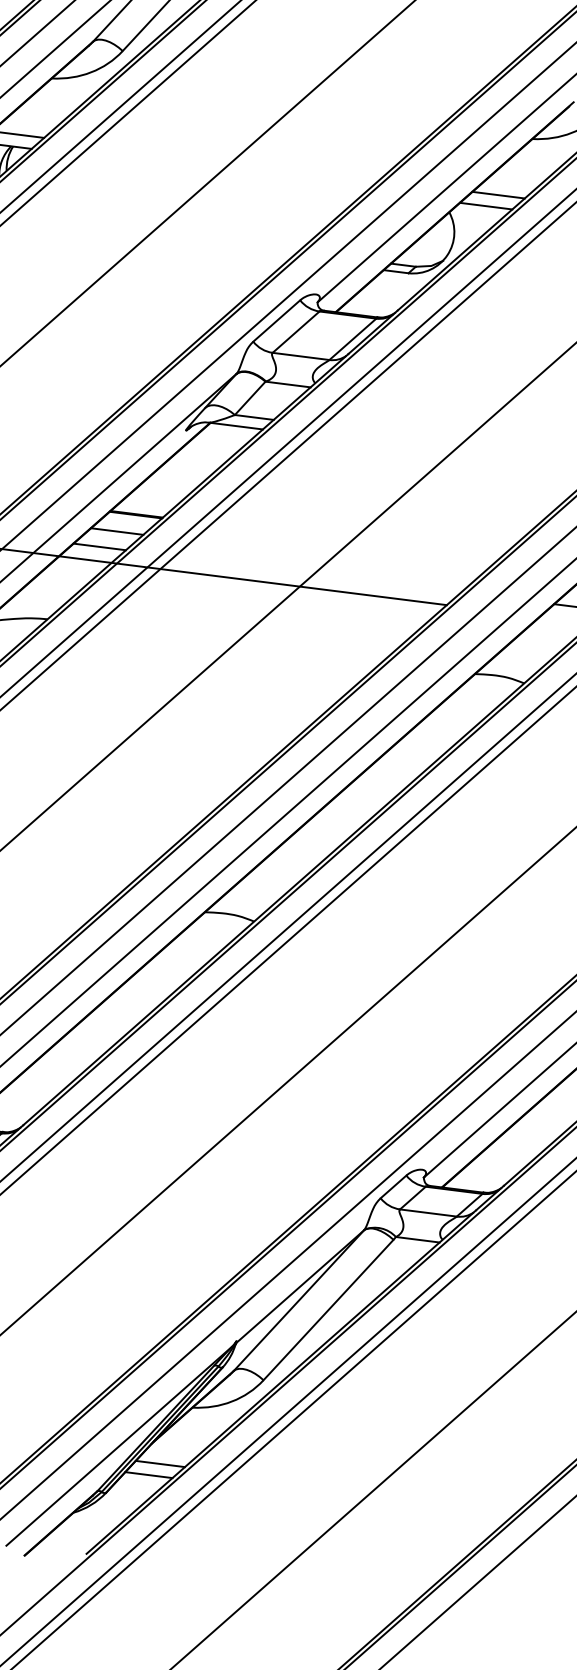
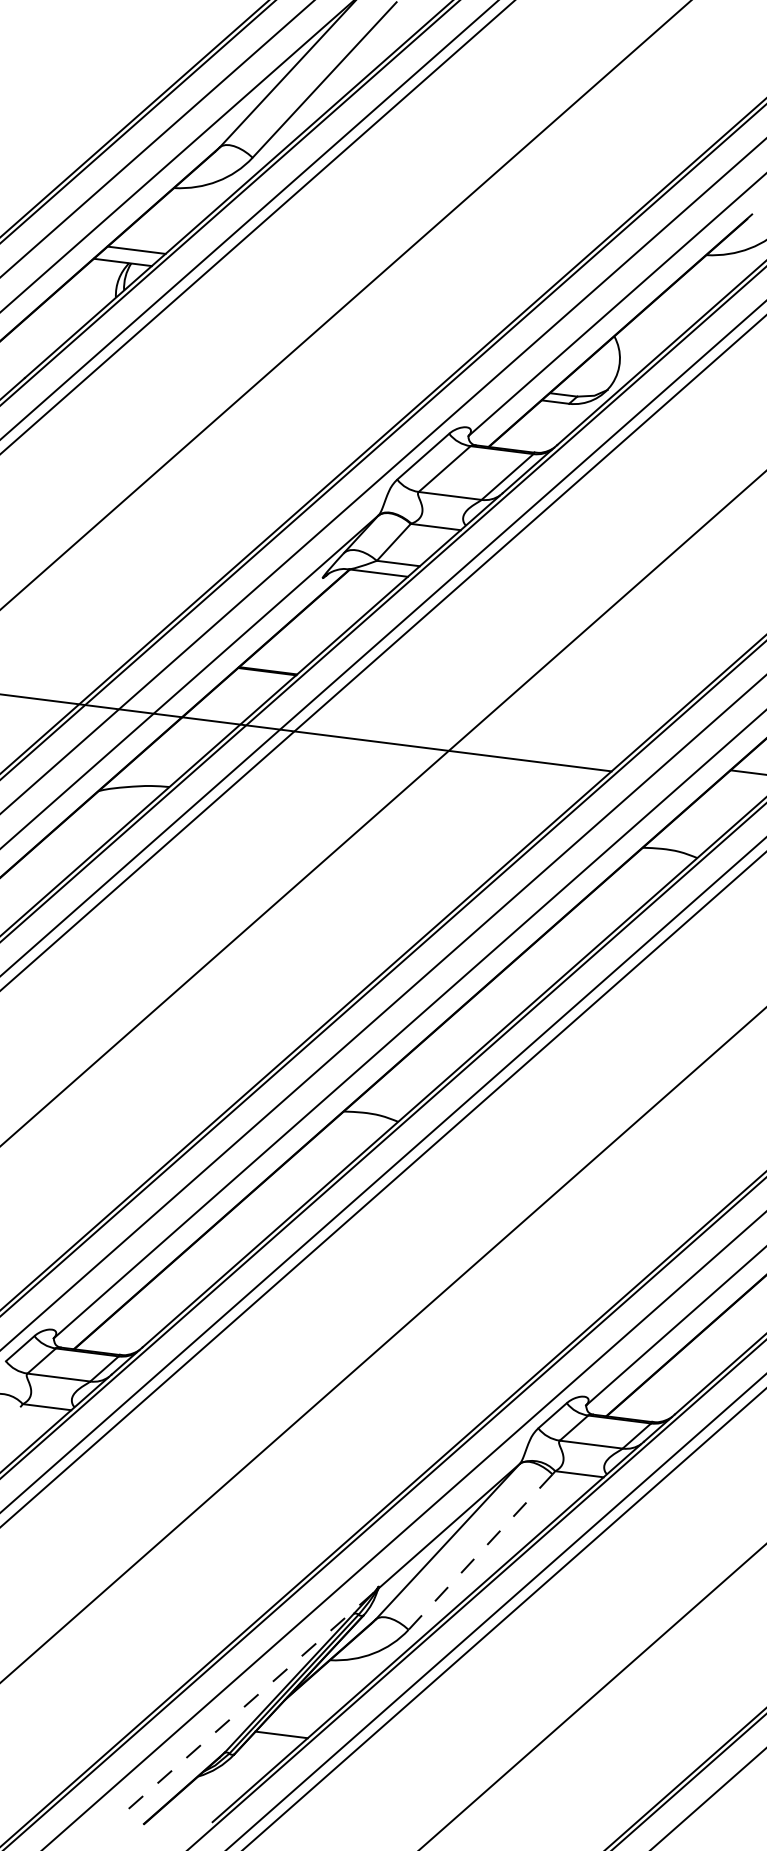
line: (498, 195) -> (668, 317), removed
line: (486, 206) -> (655, 329), removed
line: (117, 531) -> (246, 689), removed
line: (100, 546) -> (227, 706), removed
line: (328, 1310) -> (480, 1552), solid -> dashed
line: (118, 1445) -> (248, 1702), solid -> dashed
line: (160, 1463) -> (294, 1722), removed

